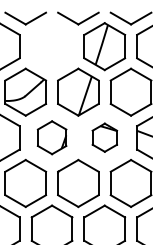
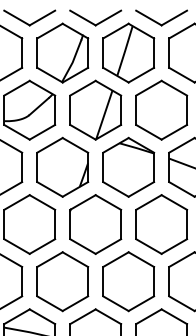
part: (51, 46) -> (62, 52), added
part: (51, 137) -> (62, 166), size x1.43
part: (104, 137) -> (128, 166), size x1.67

